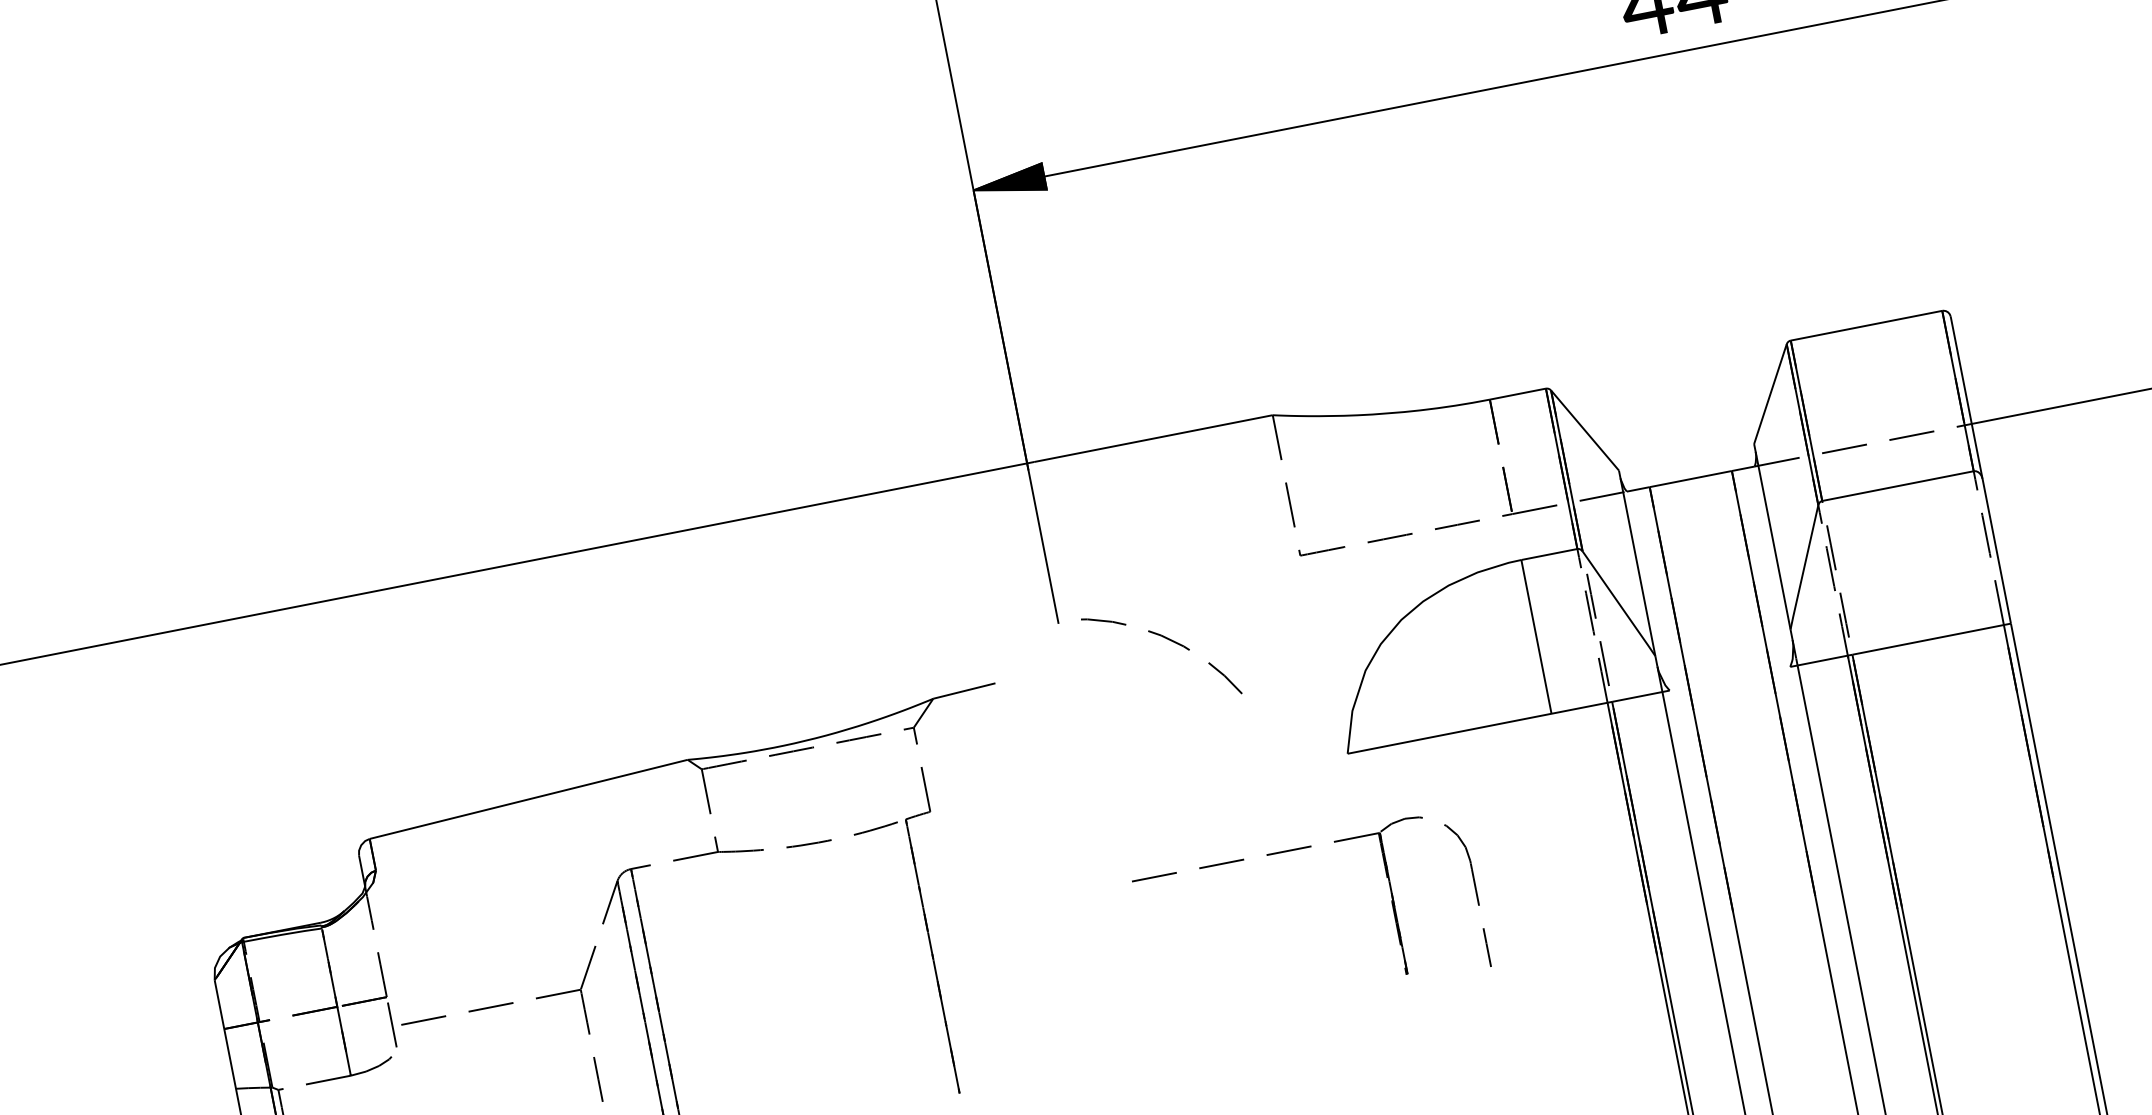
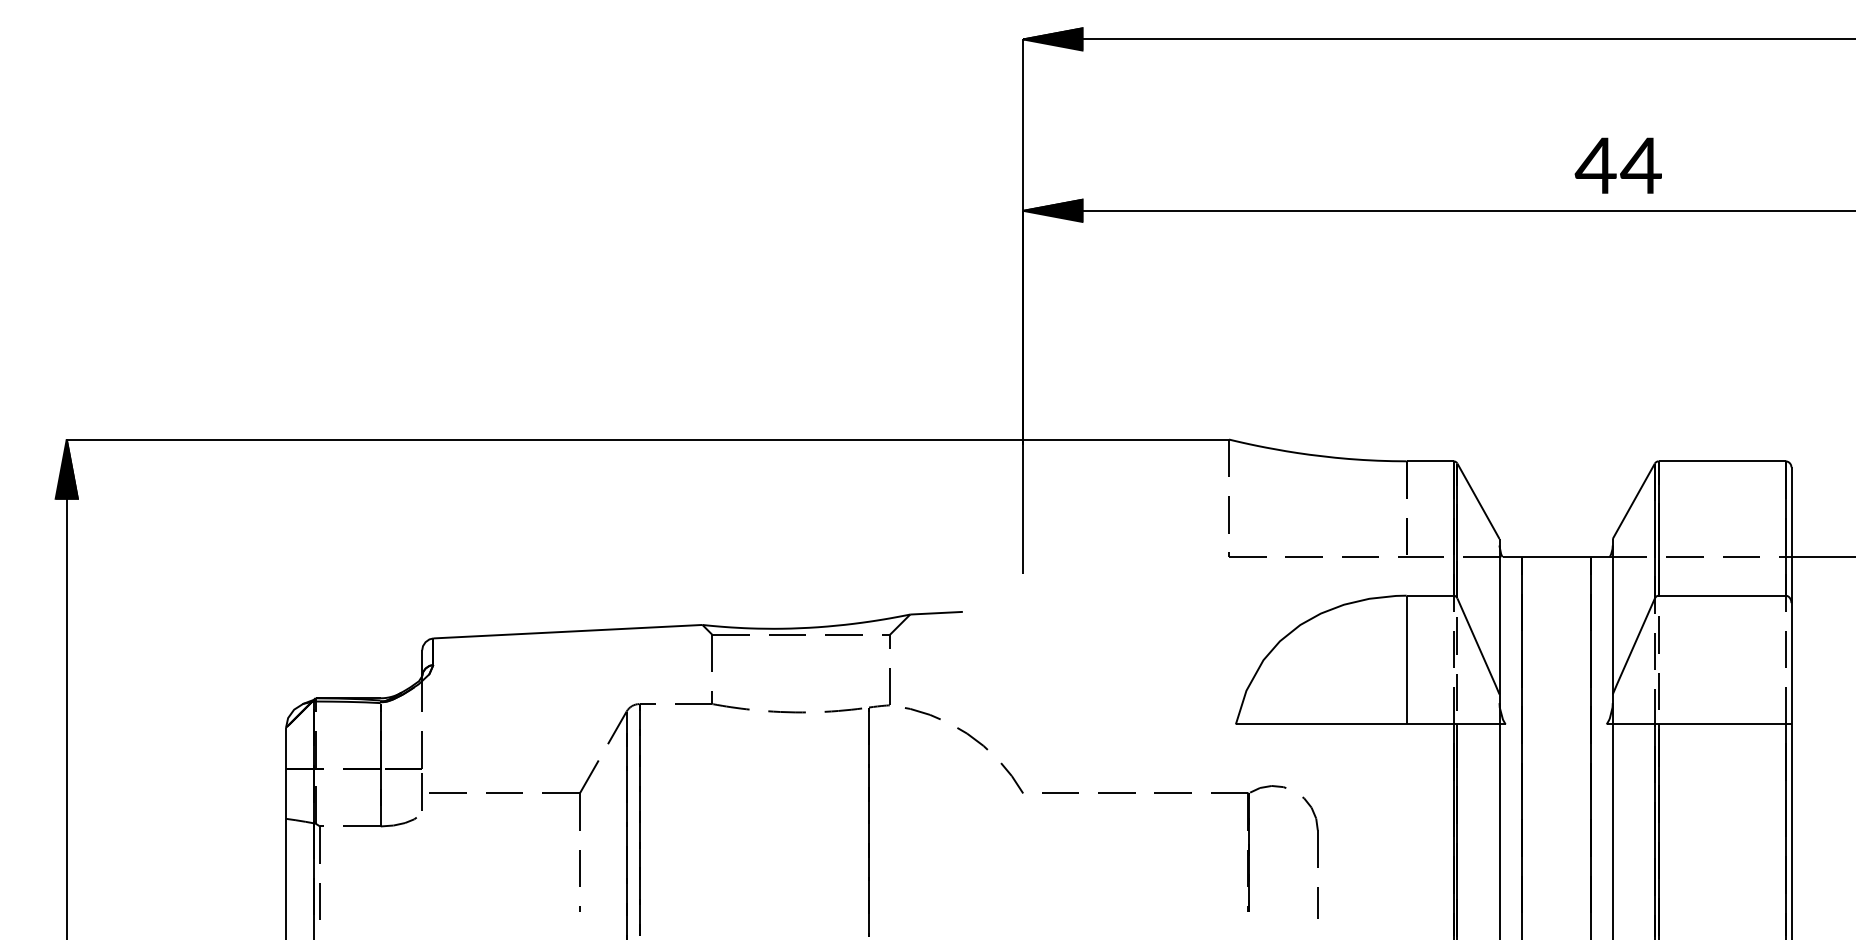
curve: (1167, 640) -> (971, 738), moved

